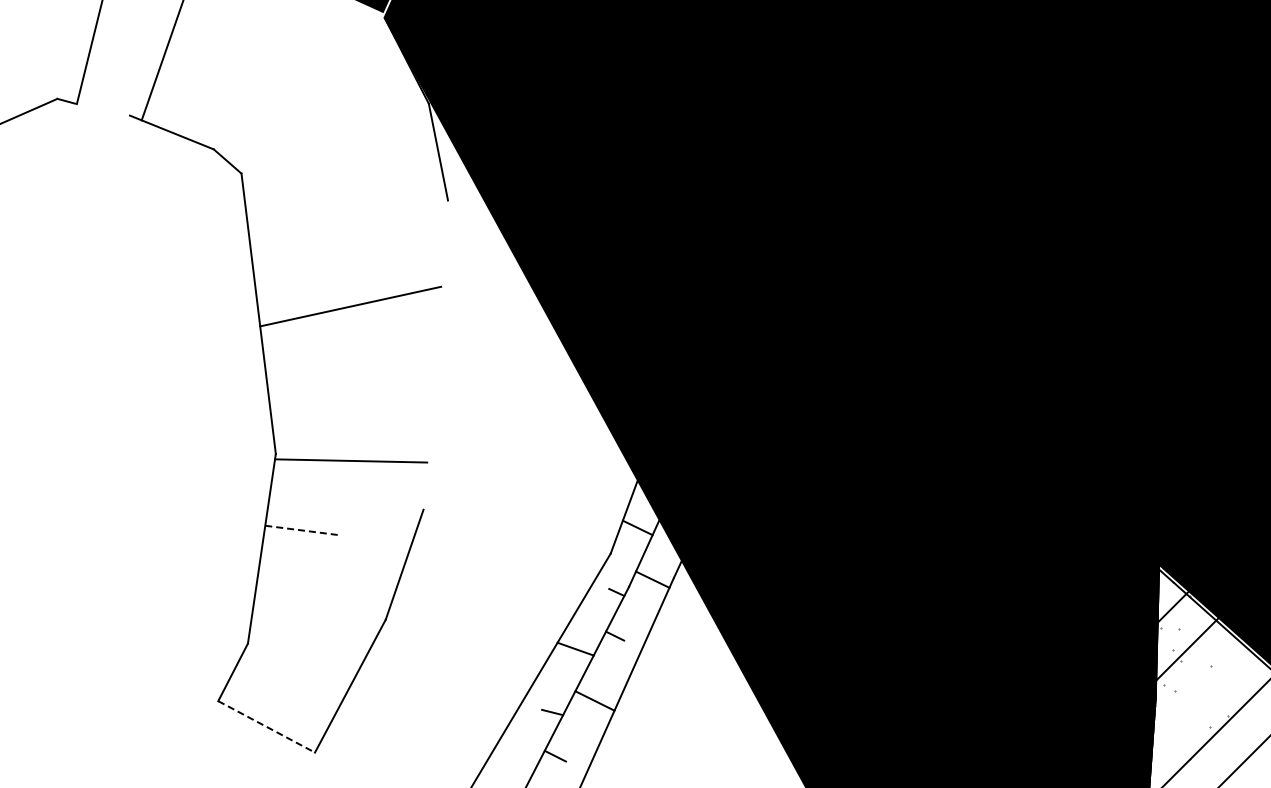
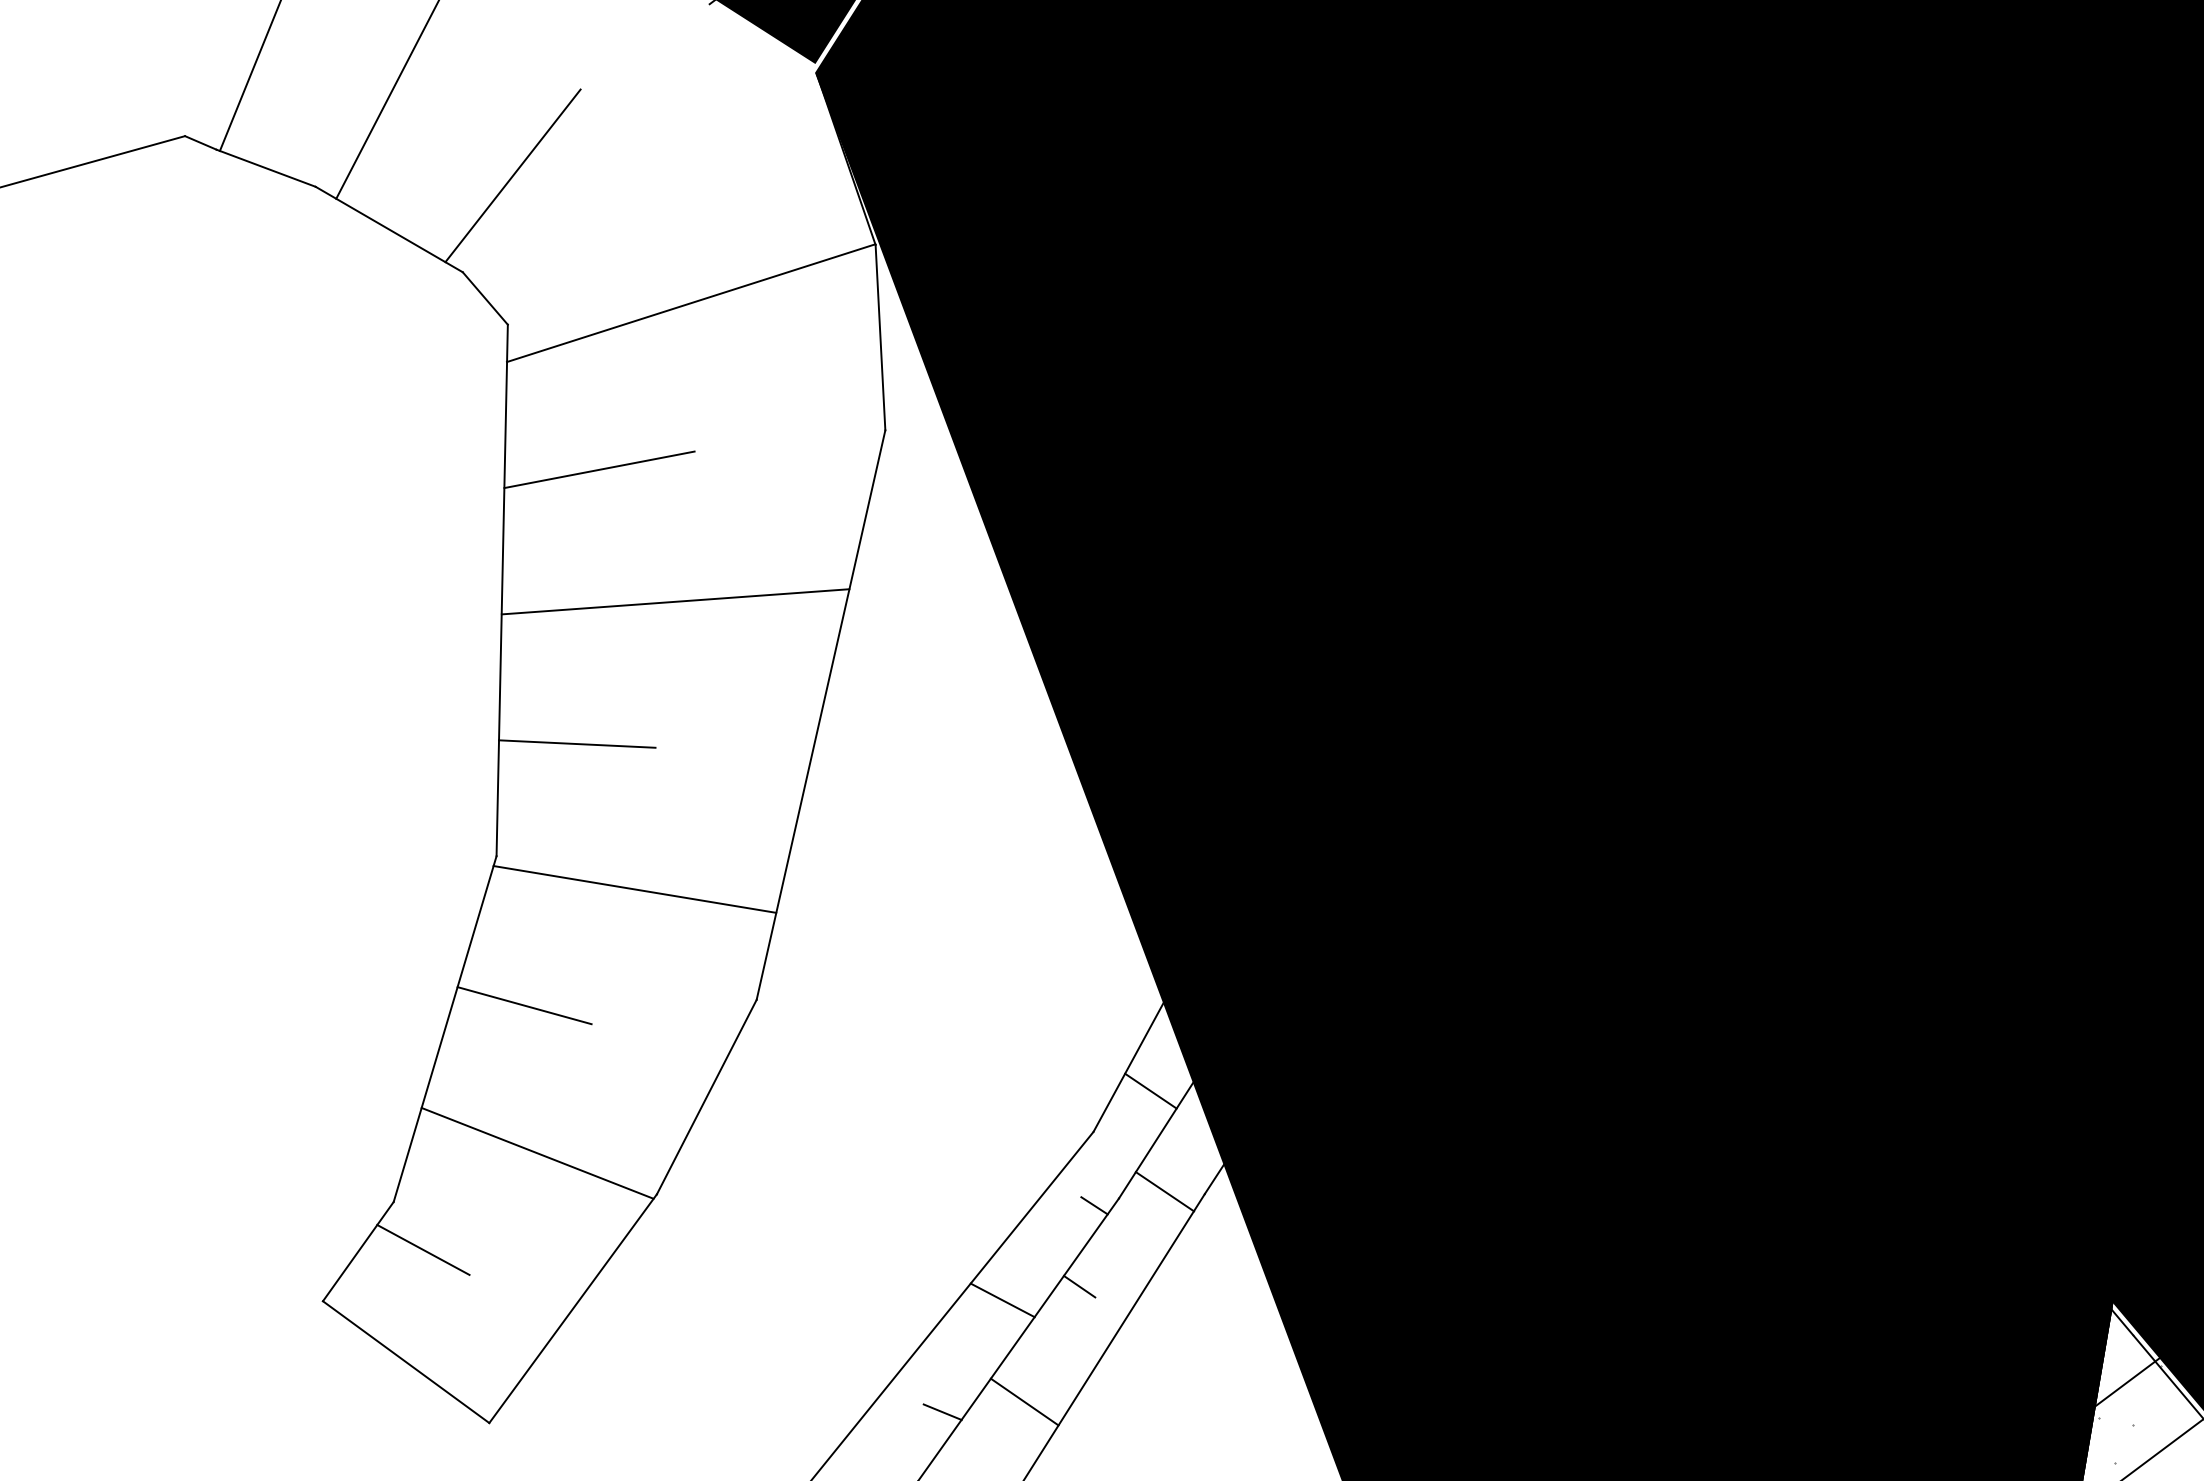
line: (232, 94) -> (512, 174), added
line: (102, 109) -> (266, 168), added
line: (335, 148) -> (689, 303), added
line: (300, 242) -> (599, 468), added
line: (435, 354) -> (820, 713), added
line: (309, 388) -> (576, 743), added
line: (301, 530) -> (523, 1005), dashed -> solid
line: (319, 607) -> (536, 1153), added
line: (267, 666) -> (423, 1249), added
line: (266, 726) -> (405, 1361), dashed -> solid

